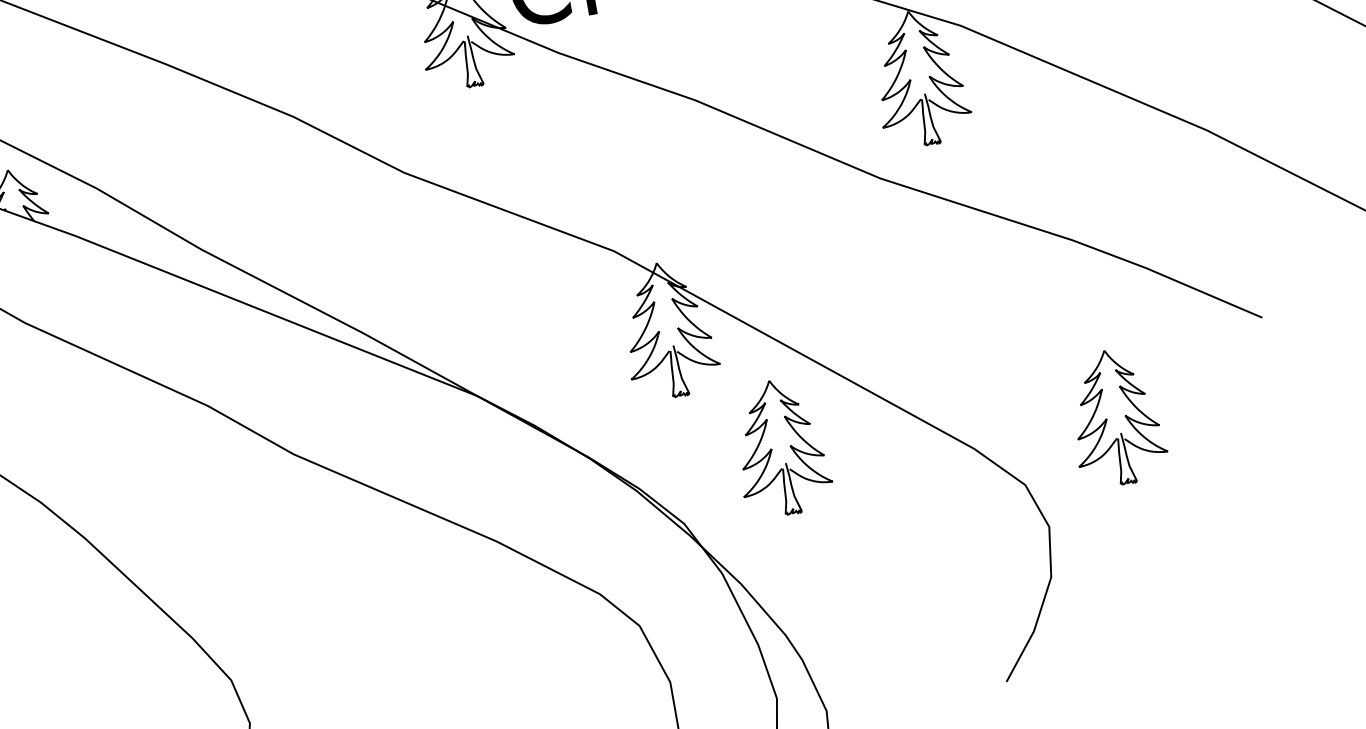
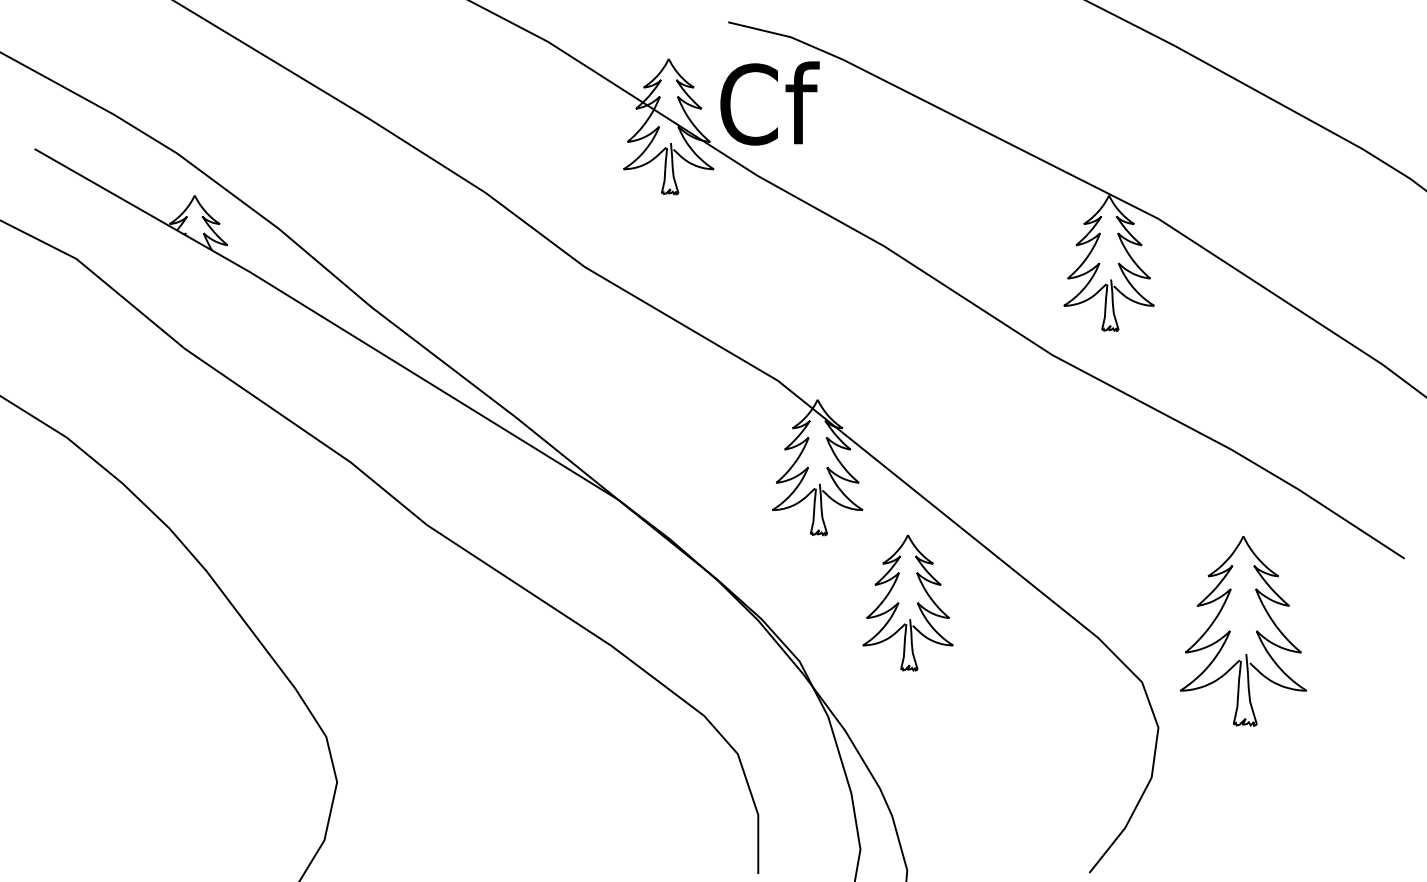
part: (1115, 417) -> (1242, 631), size x1.4

